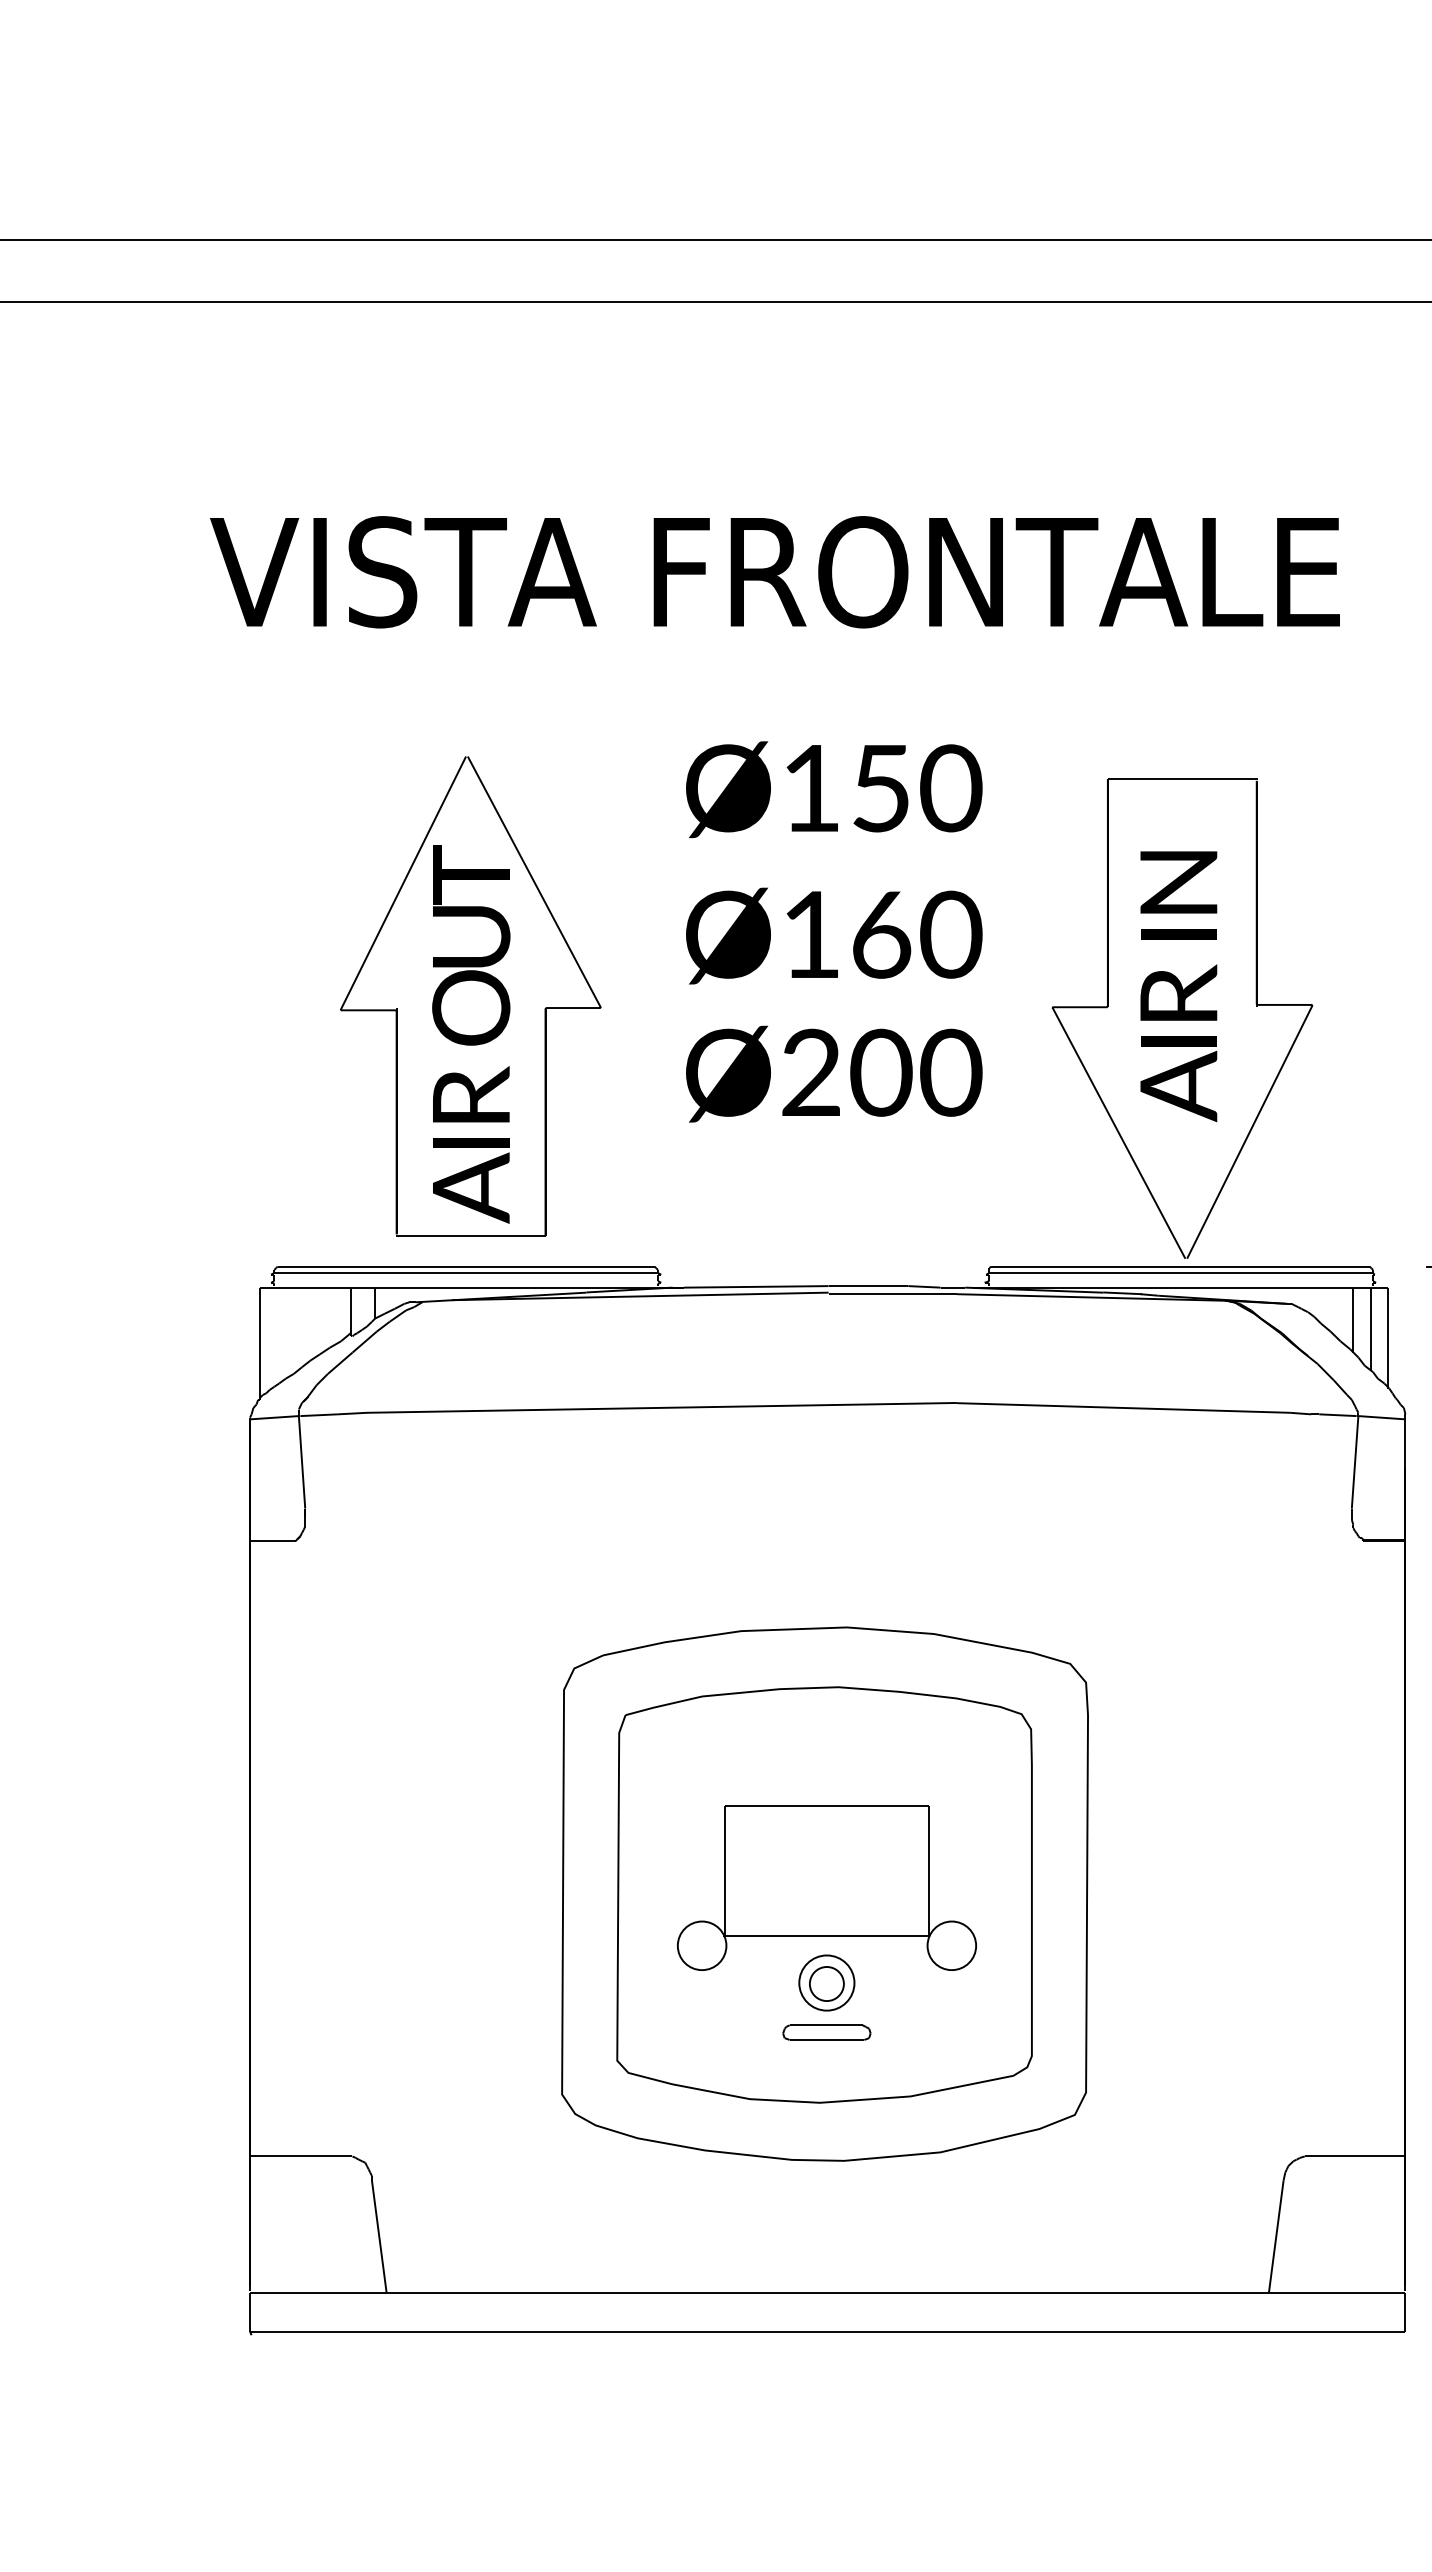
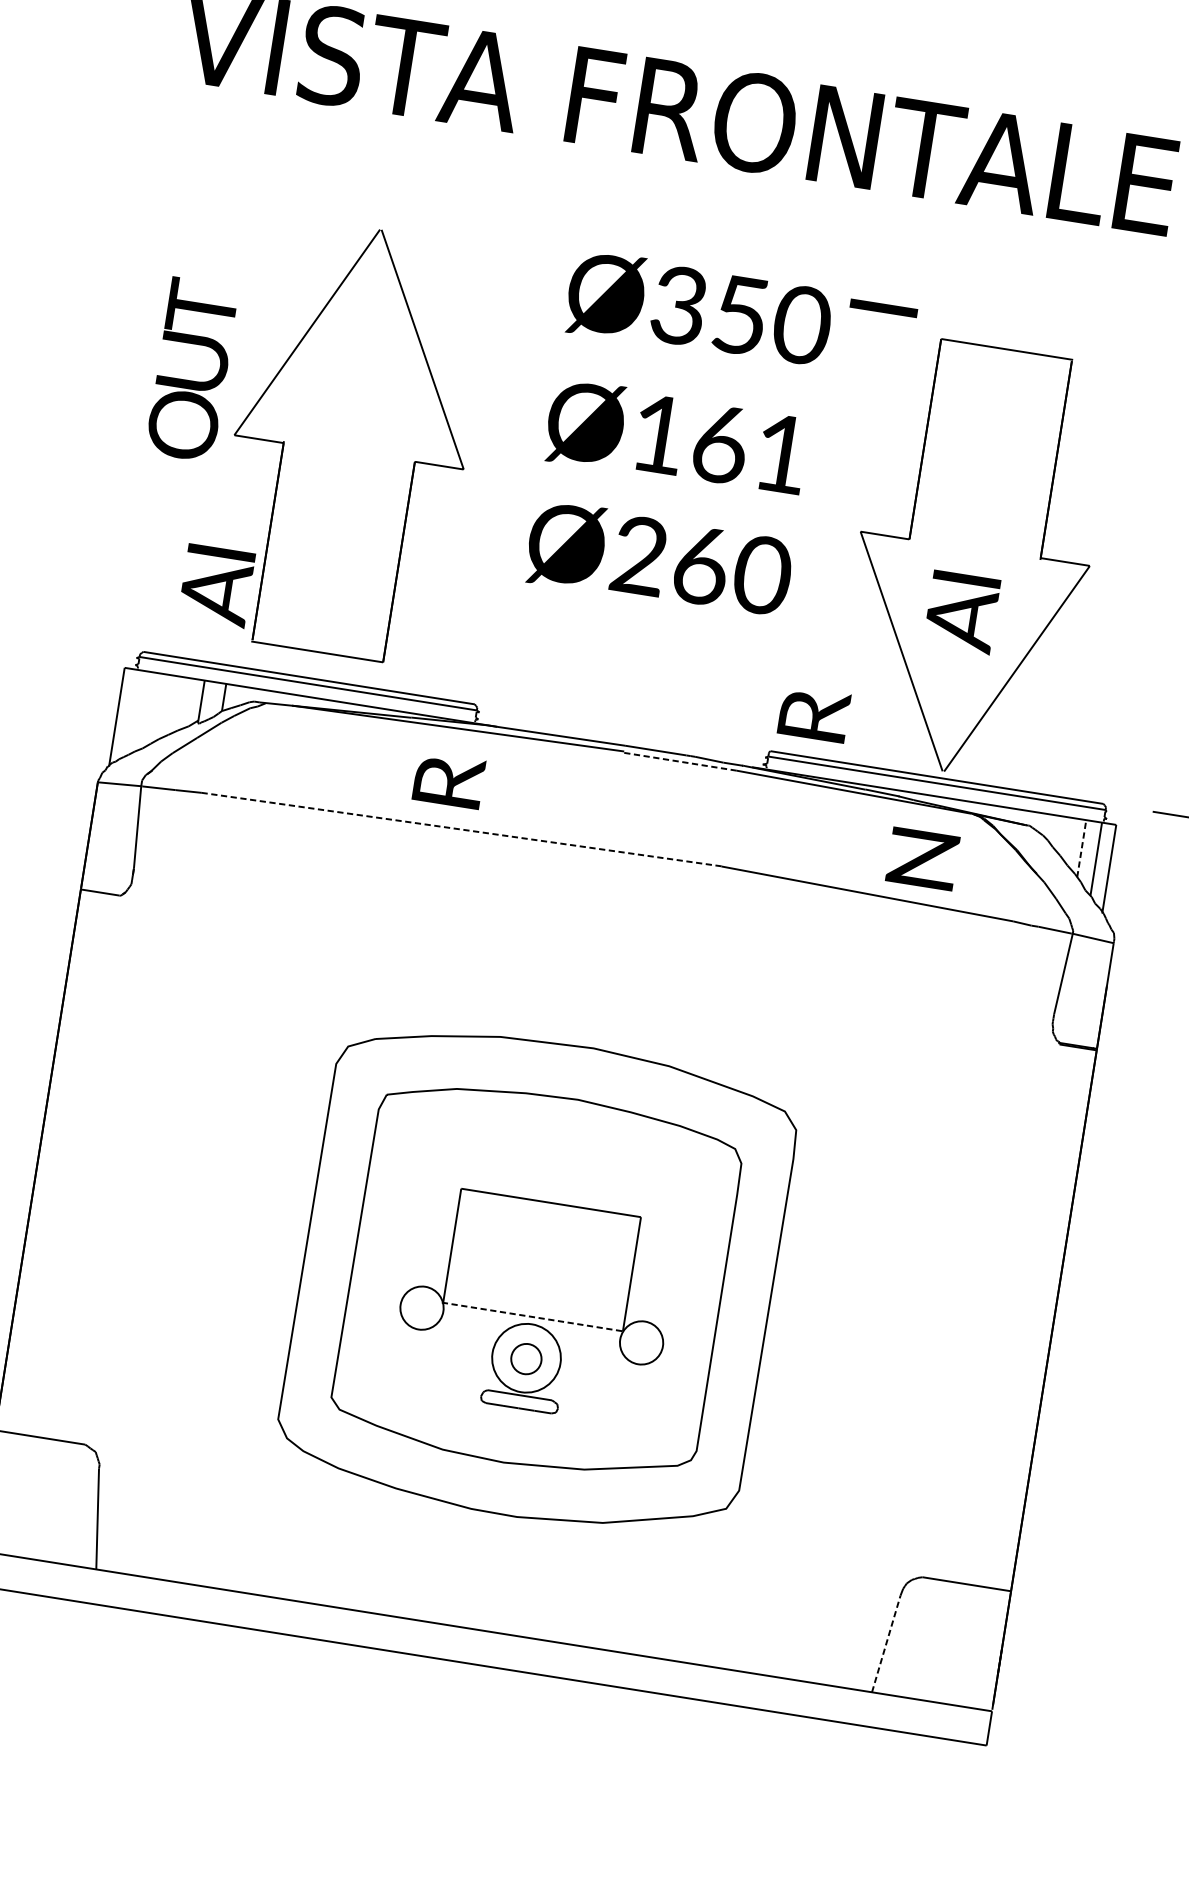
text: (810, 788) -> (678, 305), Ø150 -> Ø350
text: (1178, 882) -> (922, 858), moved
text: (951, 934) -> (782, 453), Ø160 -> Ø161
text: (1178, 934) -> (883, 308), moved
text: (471, 945) -> (192, 370), moved
text: (1178, 992) -> (813, 713), moved
text: (881, 1072) -> (701, 565), Ø200 -> Ø260
text: (471, 1094) -> (449, 780), moved
text: (471, 1180) -> (216, 585), moved
line: (892, 1294) -> (680, 761), solid -> dashed
line: (1353, 1319) -> (1081, 848), solid -> dashed
line: (661, 1407) -> (461, 829), solid -> dashed
line: (826, 1936) -> (532, 1317), solid -> dashed
circle: (826, 1982) -> (526, 1357), size x1.4
line: (1276, 2236) -> (886, 1643), solid -> dashed

